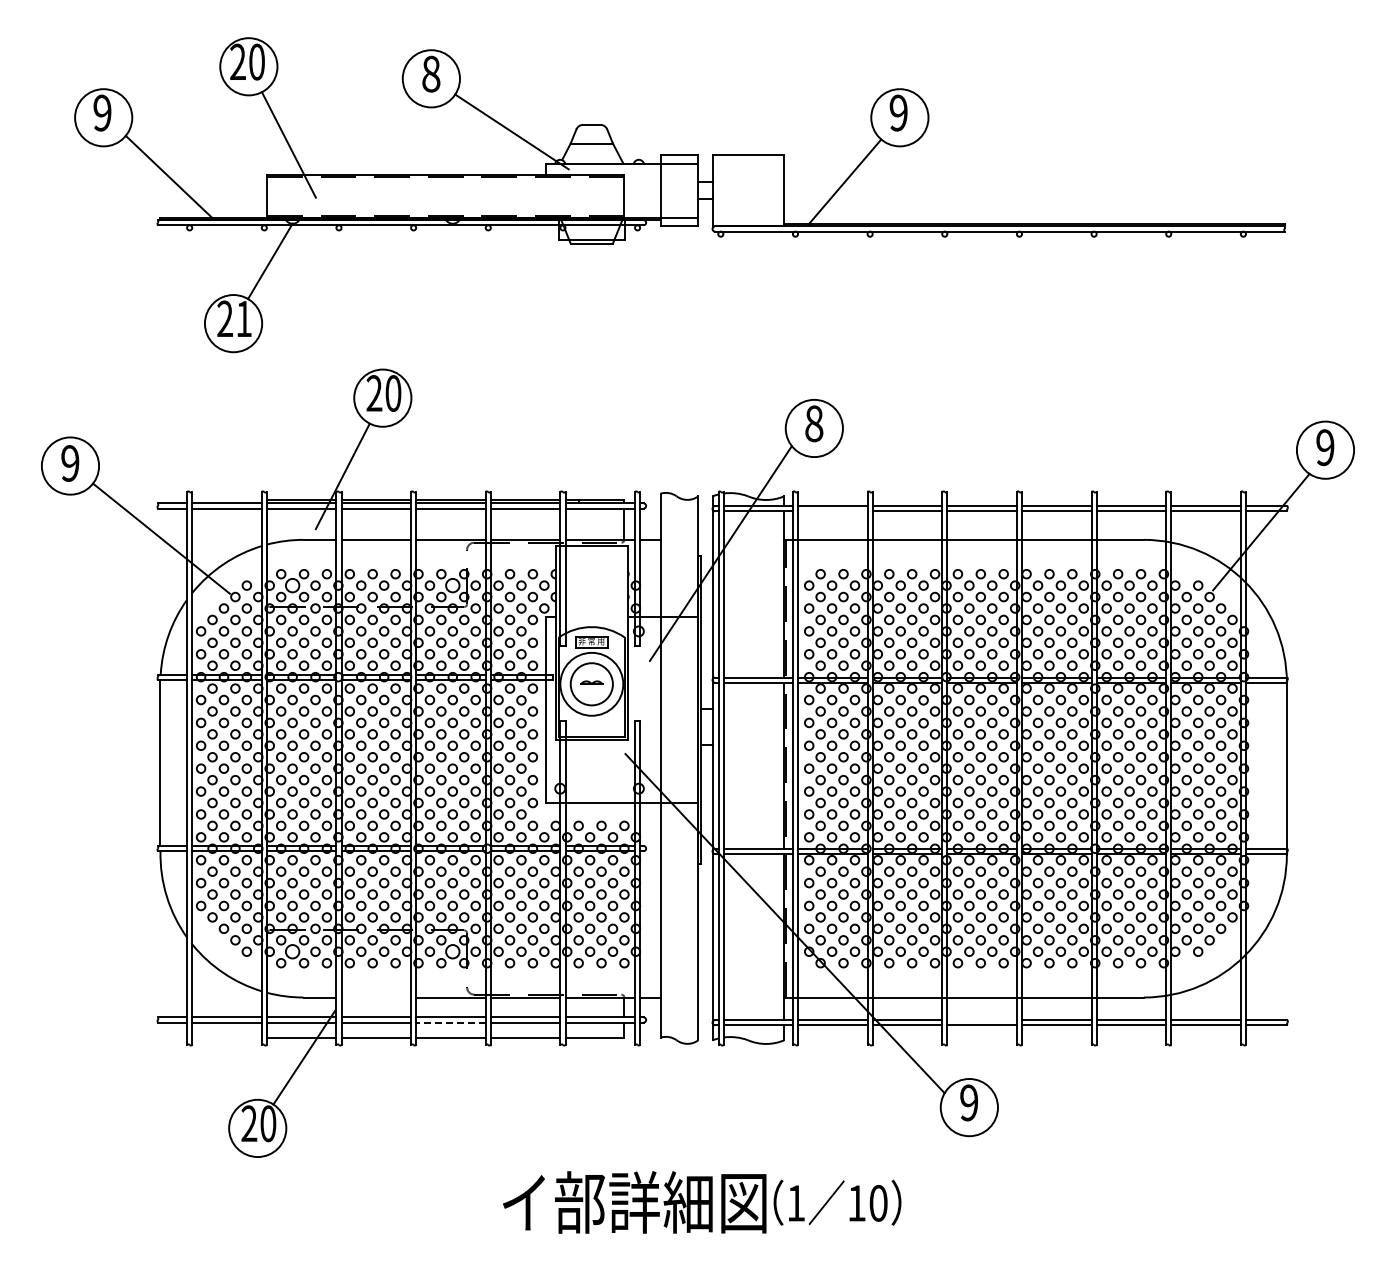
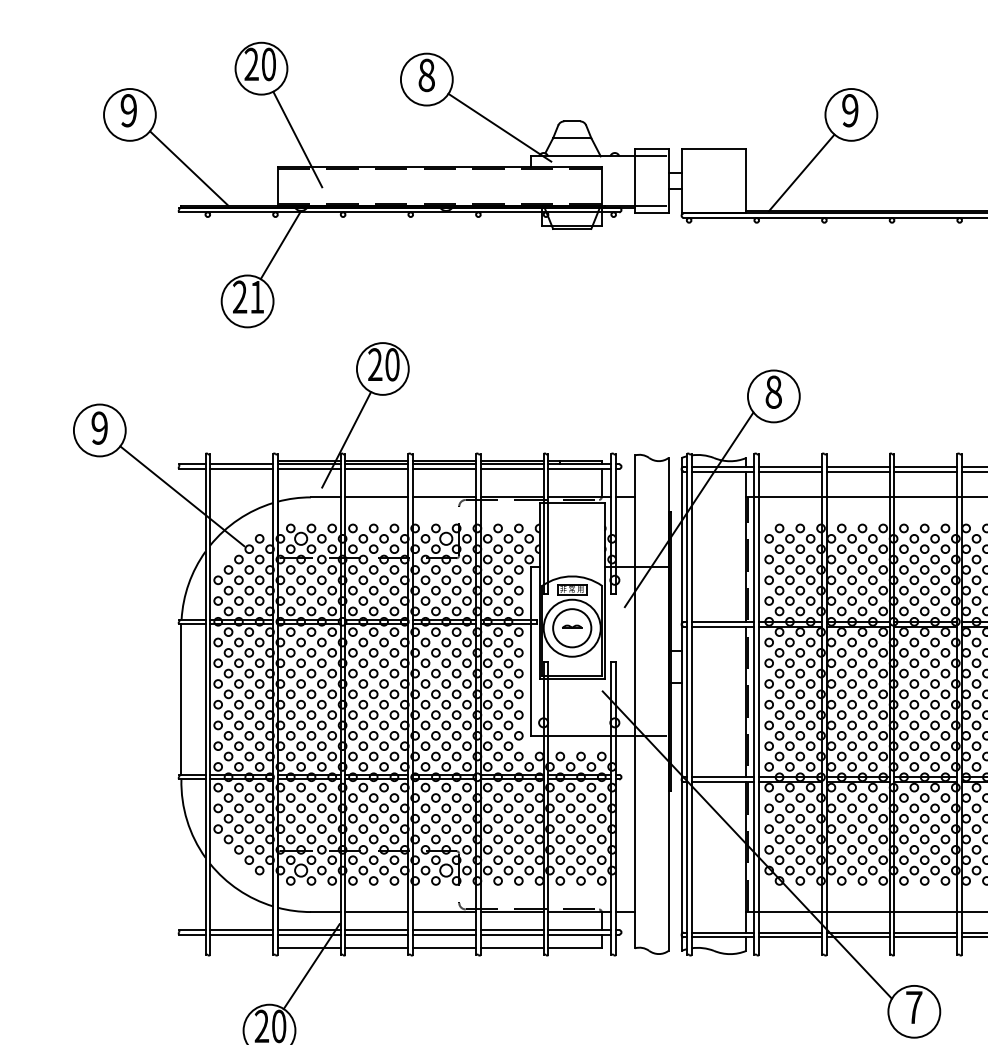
line: (832, 511) -> (790, 471), added
line: (376, 997) -> (377, 912), added
line: (981, 1020) -> (925, 932), added
line: (450, 1022) -> (444, 934), dashed -> solid
text: (969, 1102) -> (914, 1007), 9 -> 7

